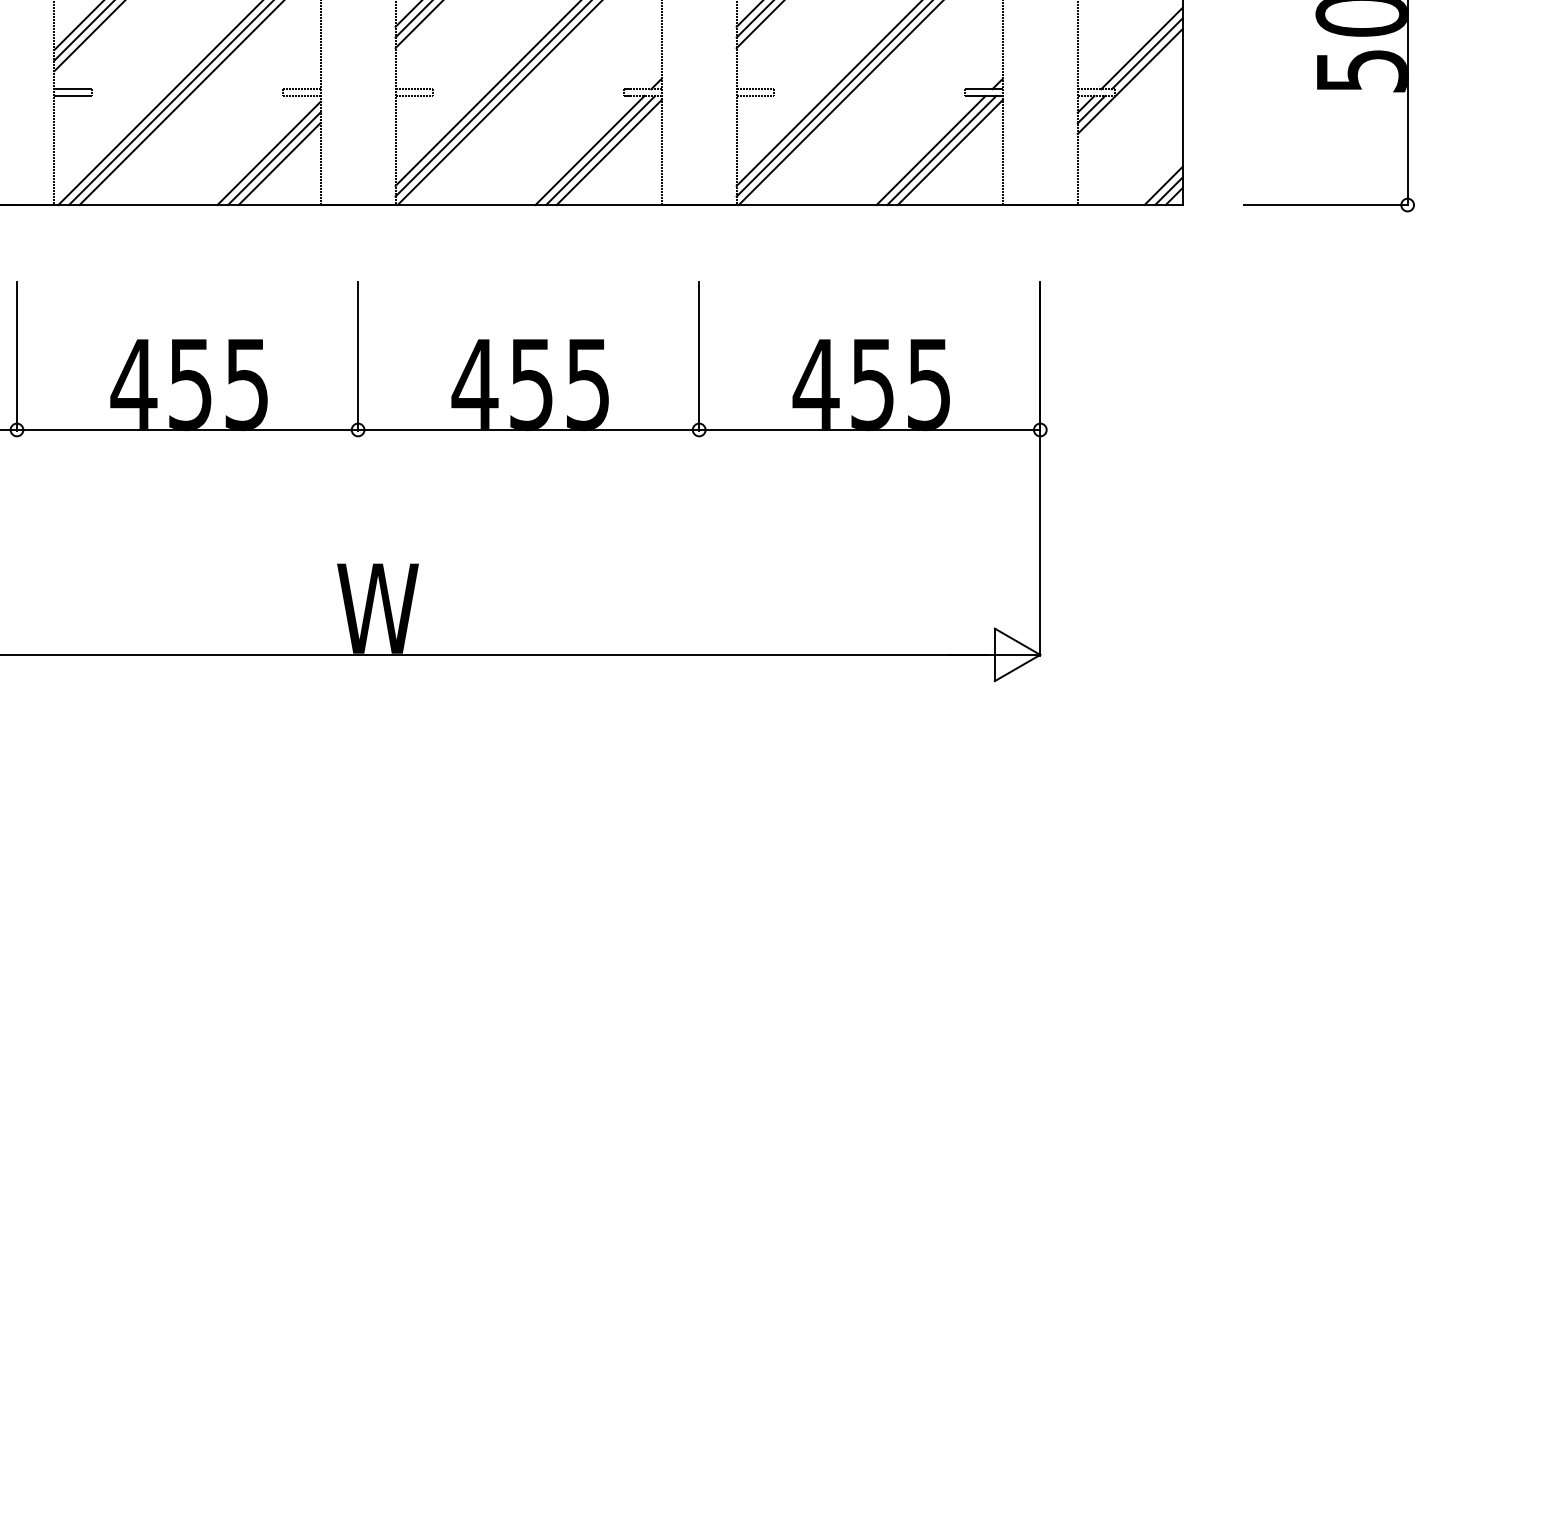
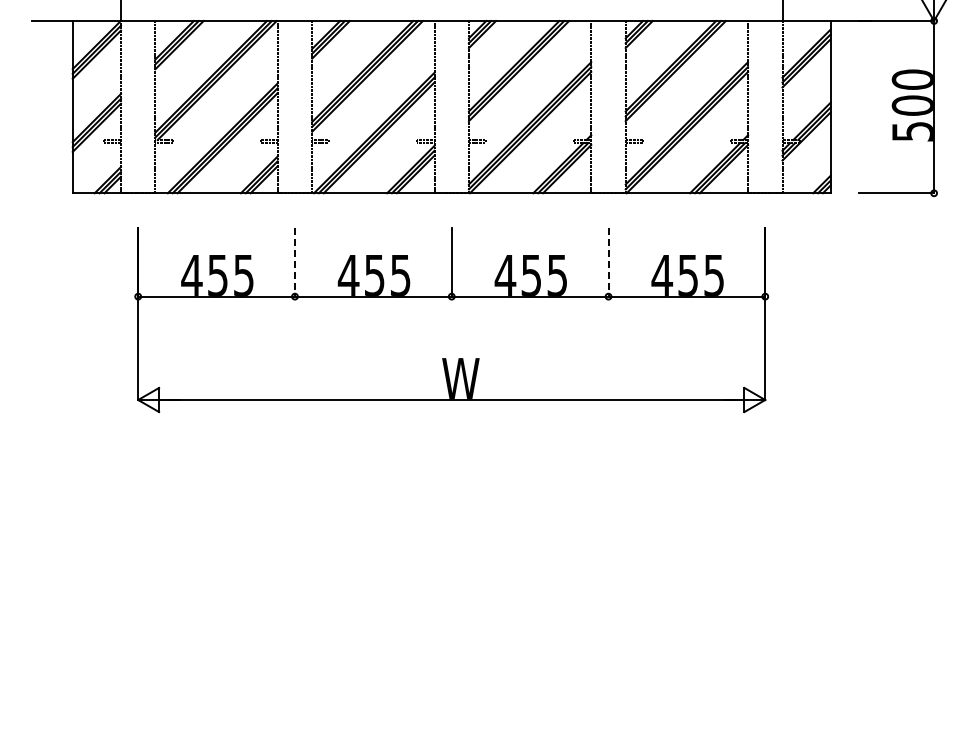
line: (15, 357) -> (294, 263), solid -> dashed
line: (699, 357) -> (608, 263), solid -> dashed

